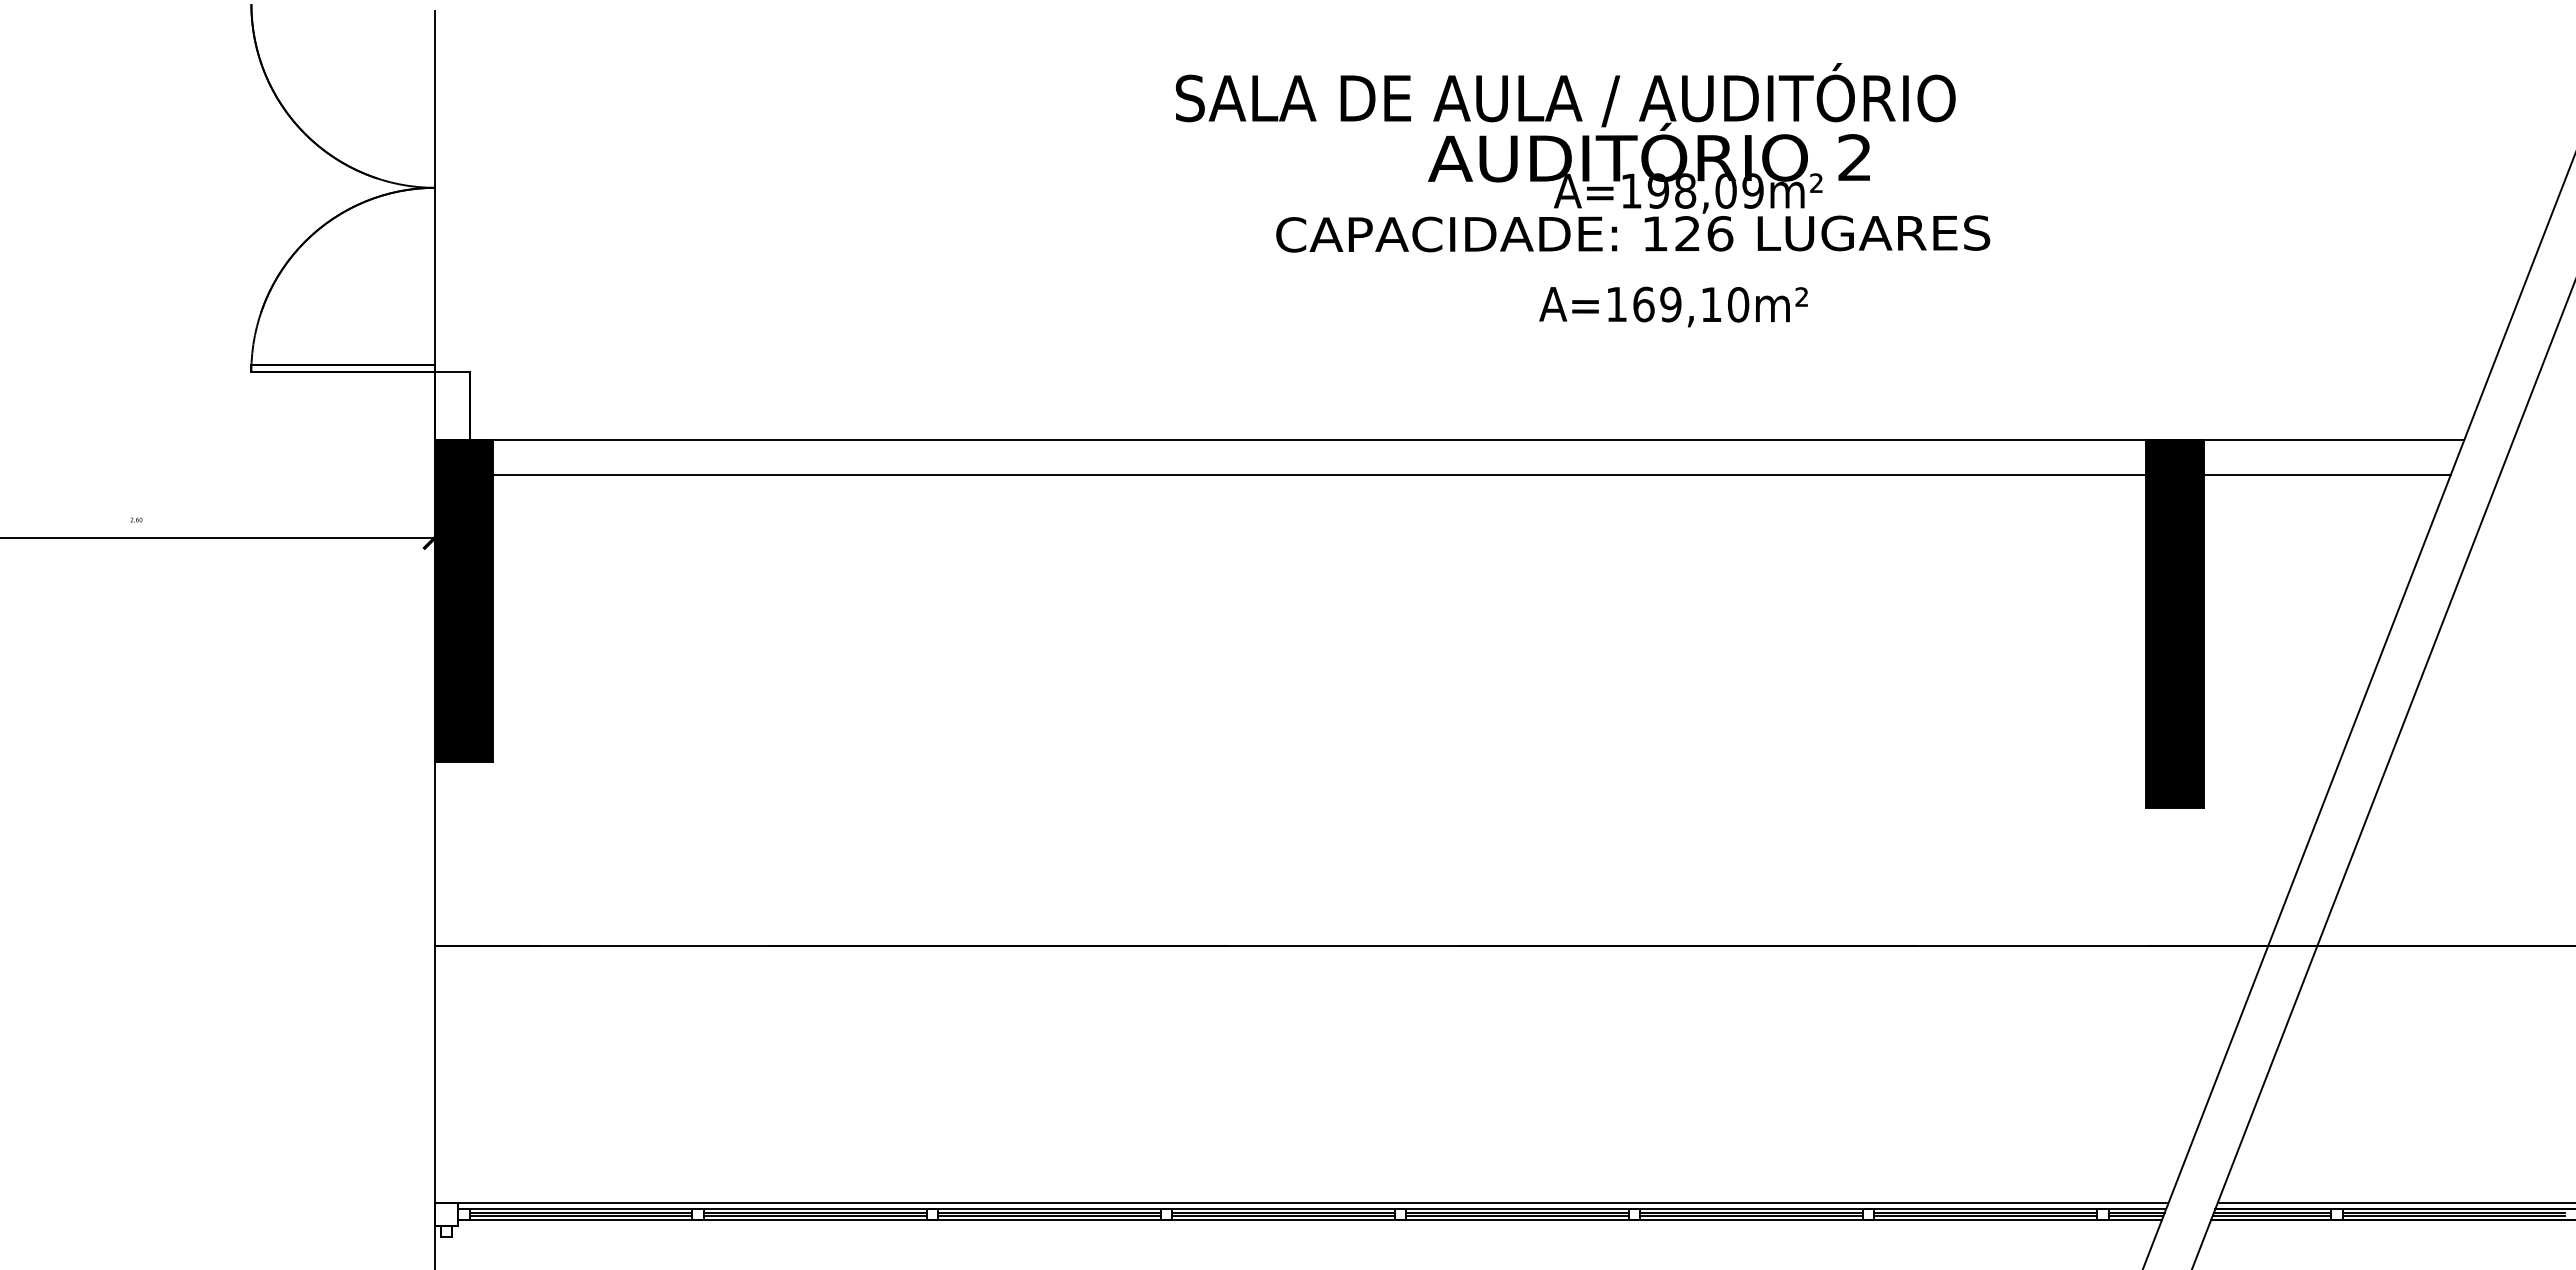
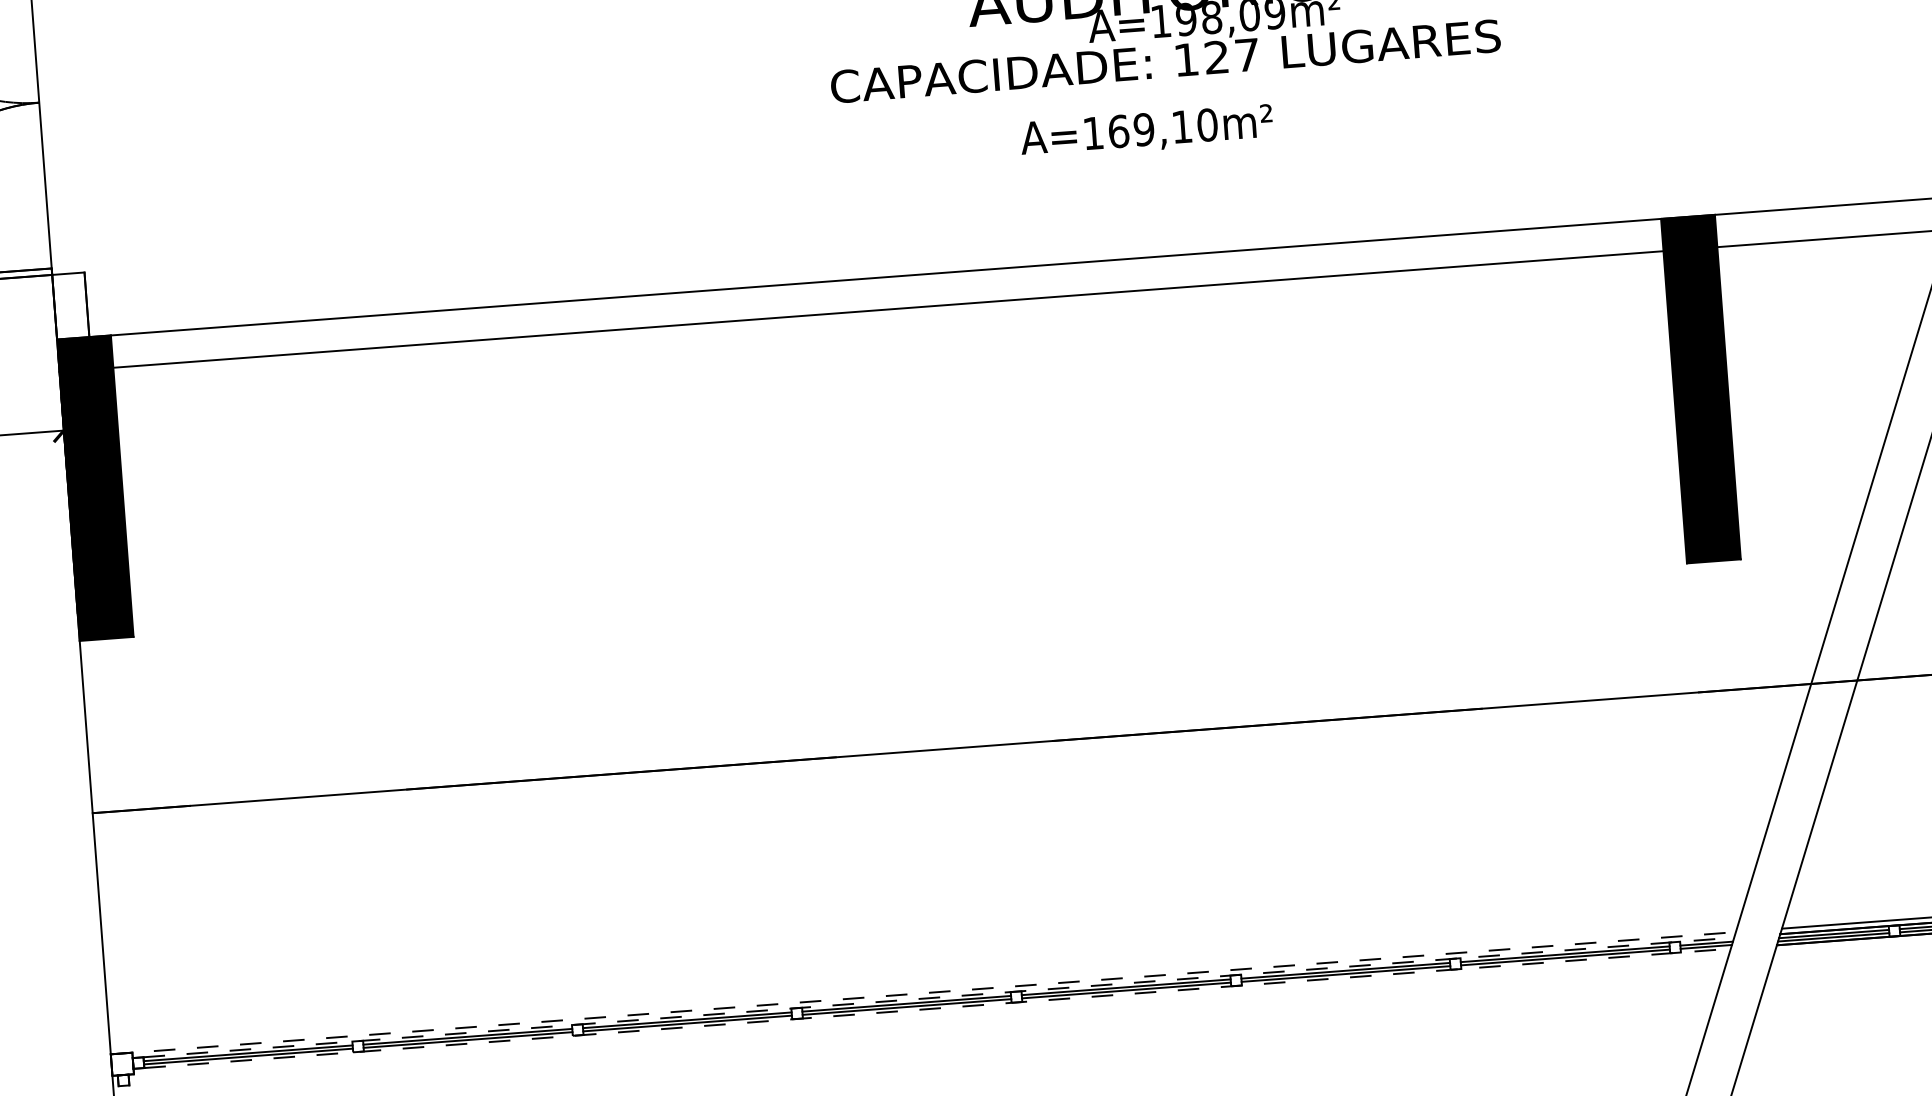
text: (1720, 233) -> (1247, 54), 126 -> 127
text: (1673, 306) -> (1146, 131), moved
line: (1301, 1202) -> (923, 992), solid -> dashed
line: (1318, 1208) -> (939, 997), solid -> dashed
line: (1316, 1220) -> (938, 1008), solid -> dashed

